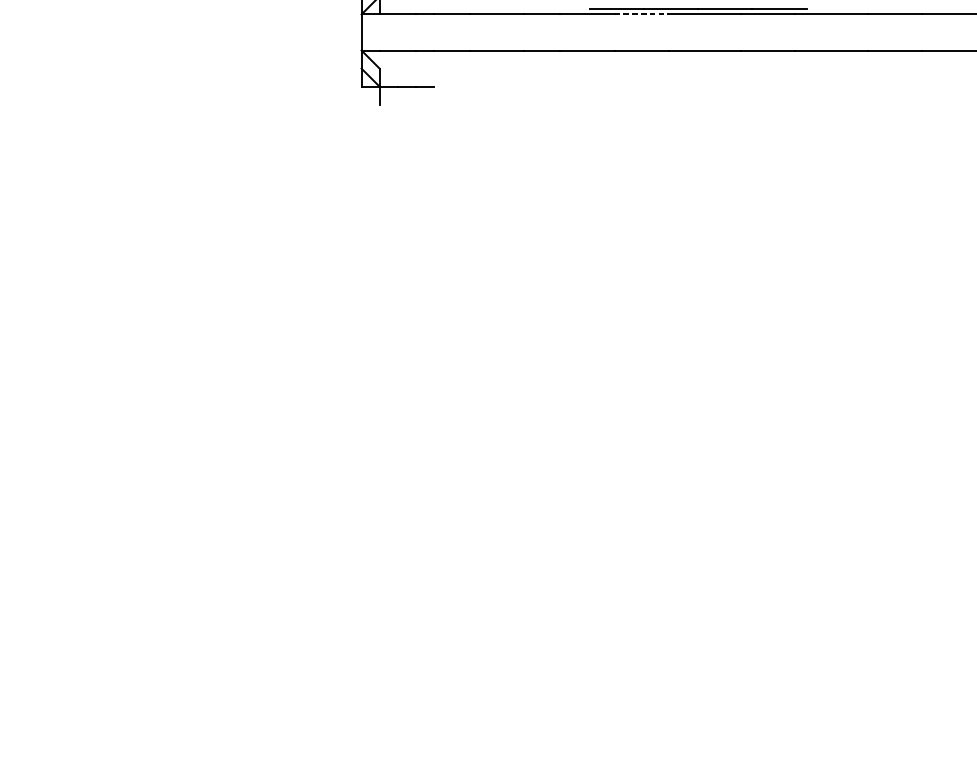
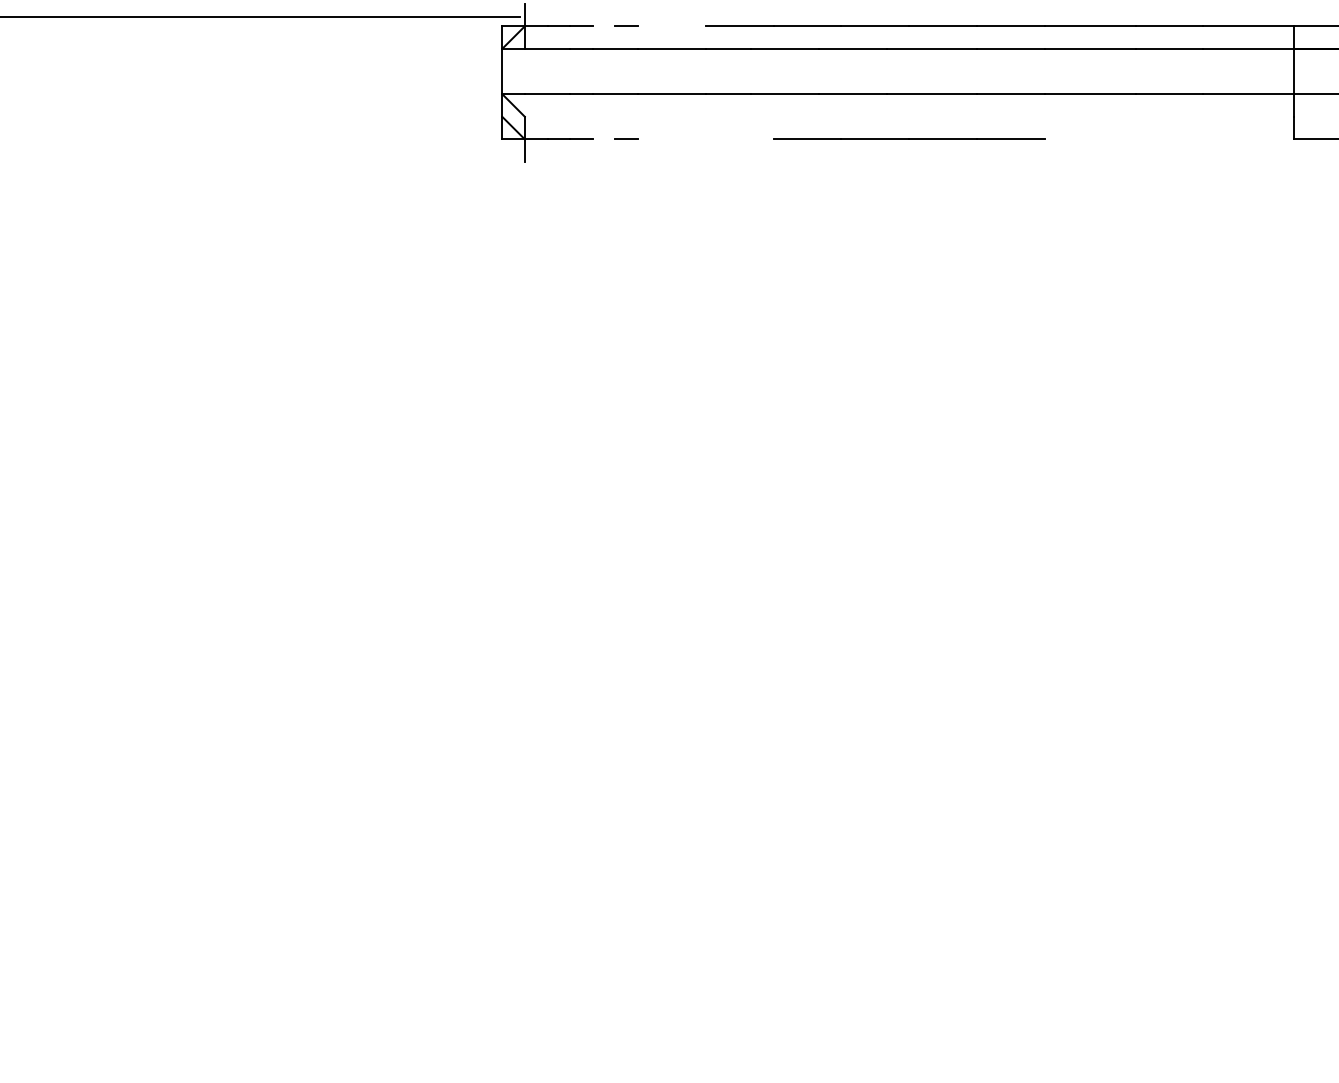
line: (698, 8) -> (909, 138), moved
line: (641, 14) -> (852, 48), dashed -> solid
line: (460, 86) -> (626, 138), added

